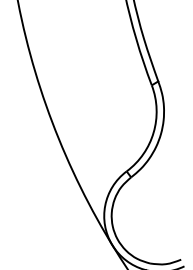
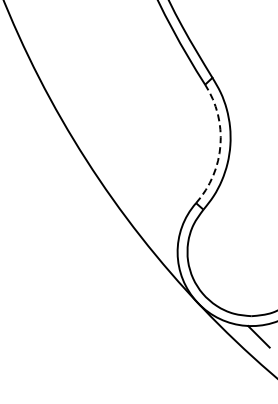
arc: (153, 132) -> (220, 145), solid -> dashed

